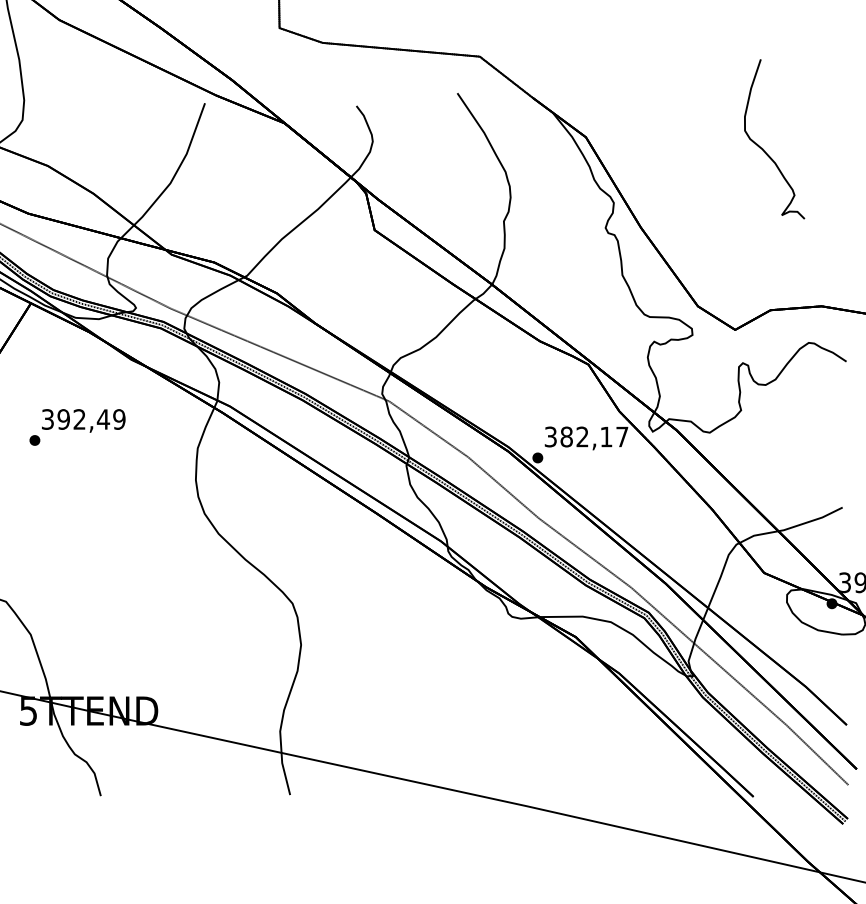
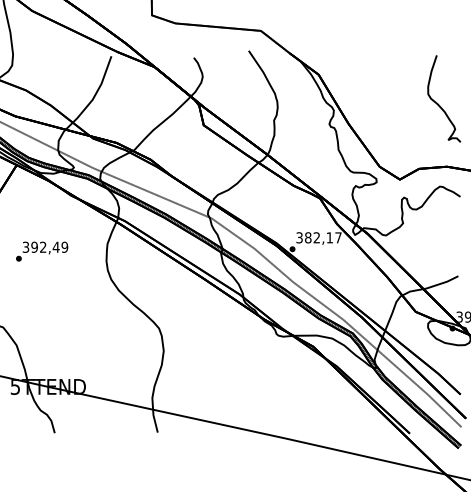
part: (763, 147) -> (438, 103), moved
text: (78, 427) -> (42, 251), moved

